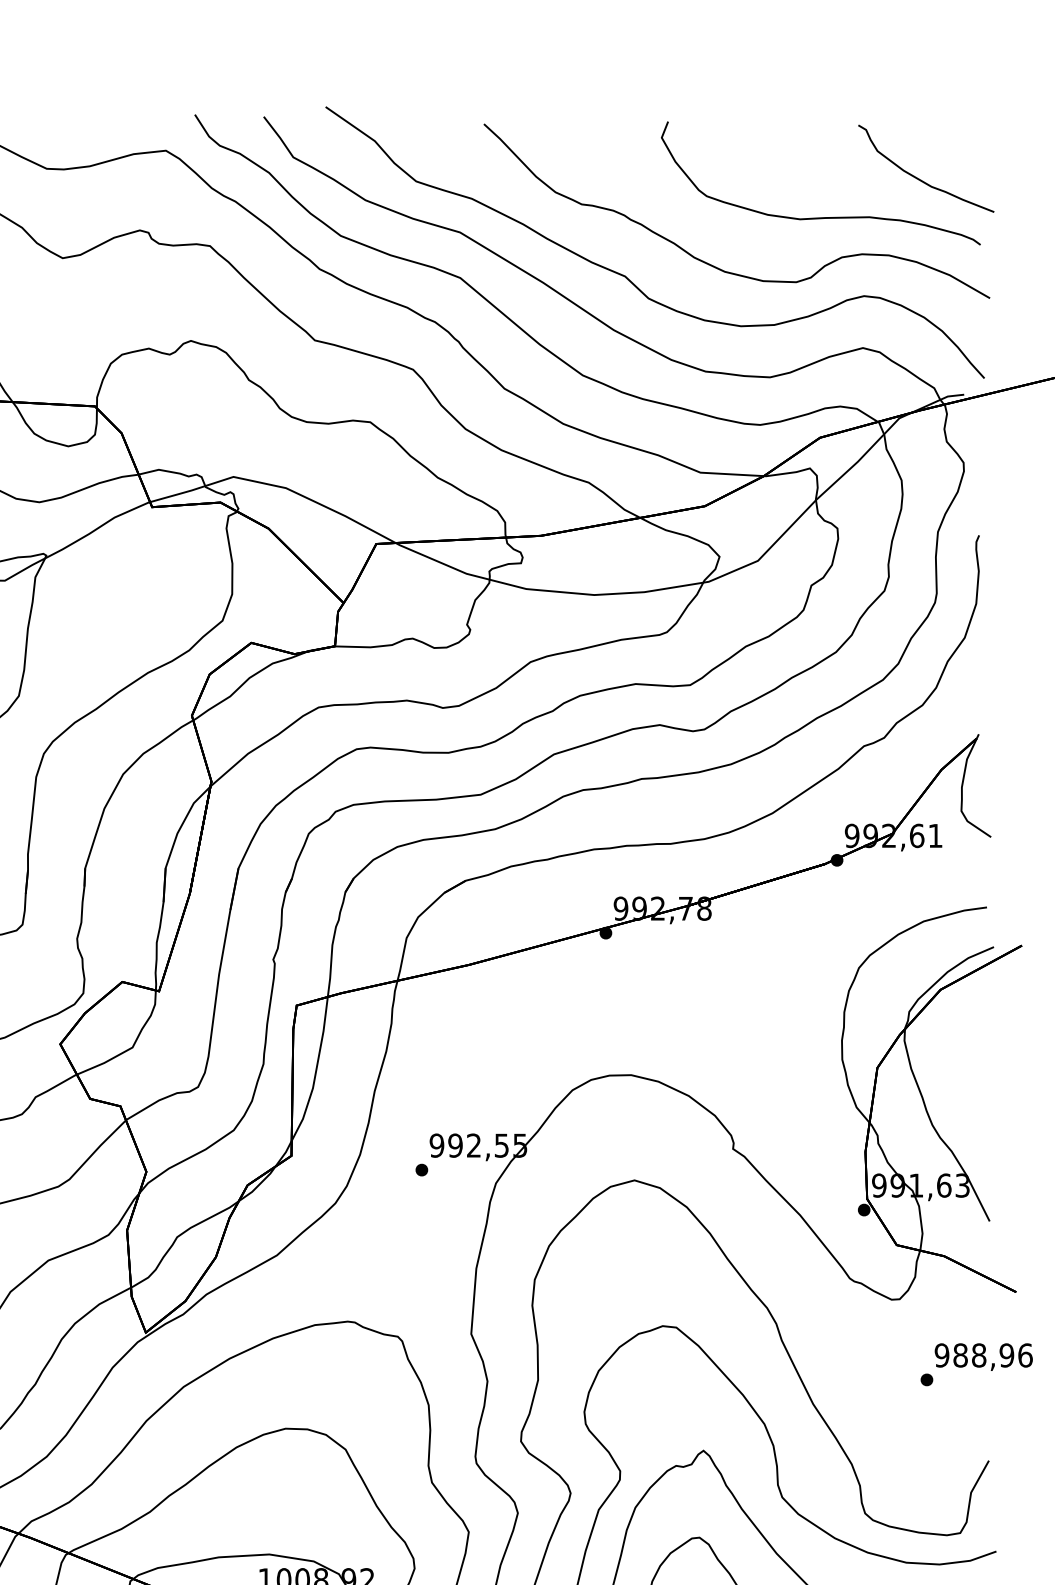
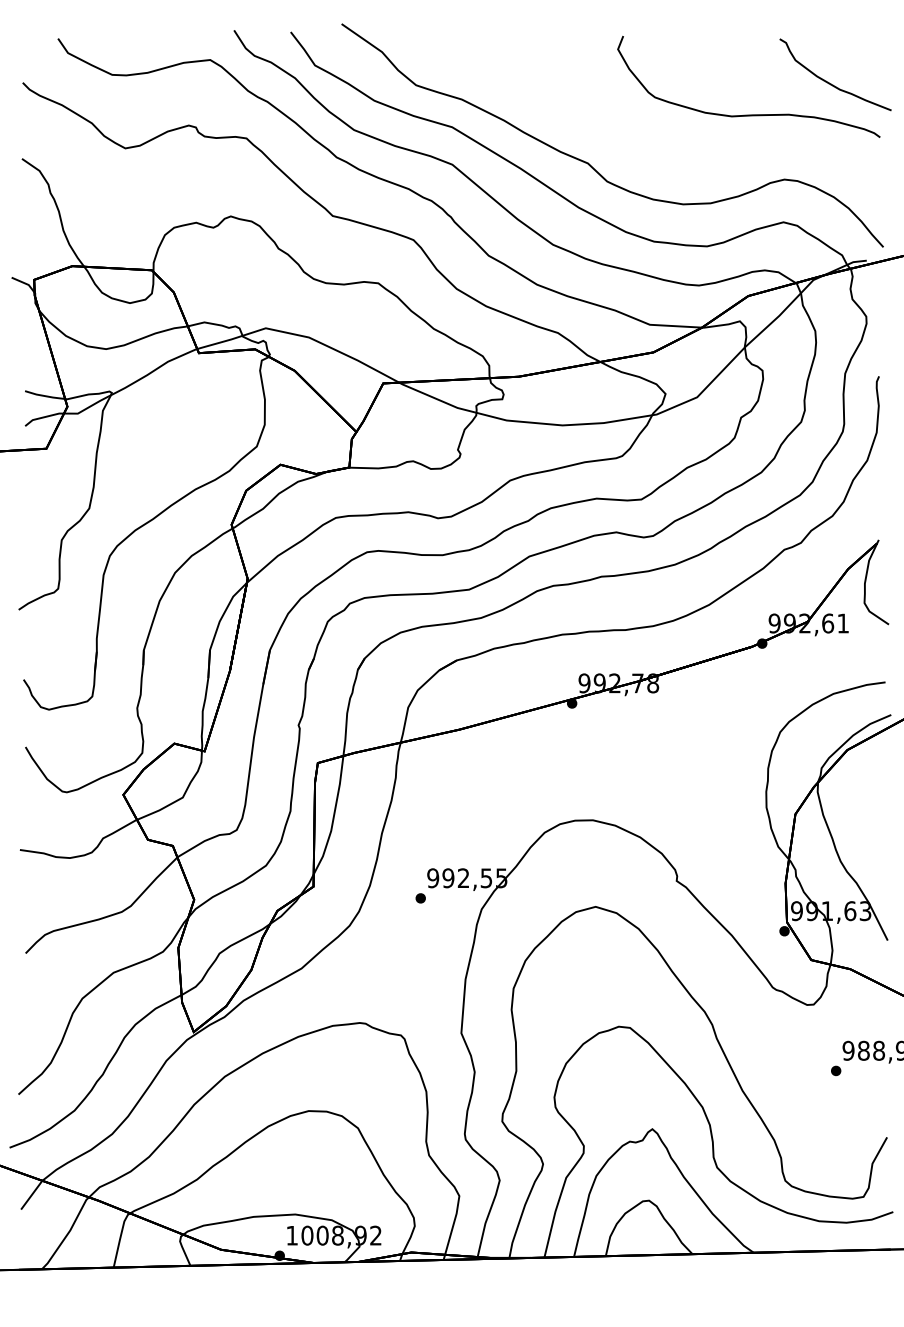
curve: (709, 263) -> (657, 152), removed

